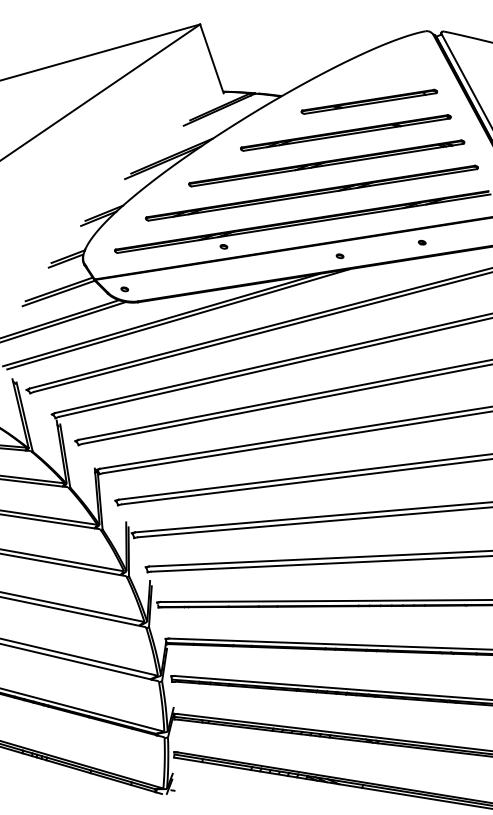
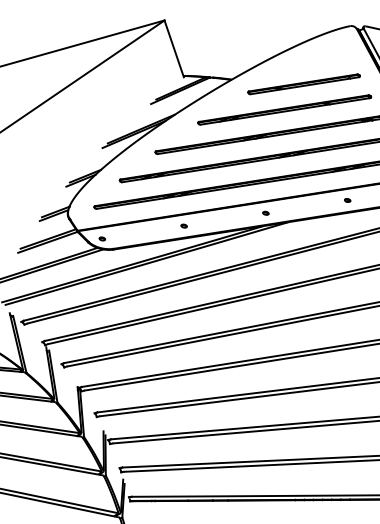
part: (223, 246) -> (183, 225), moved
part: (339, 256) -> (265, 213), moved

